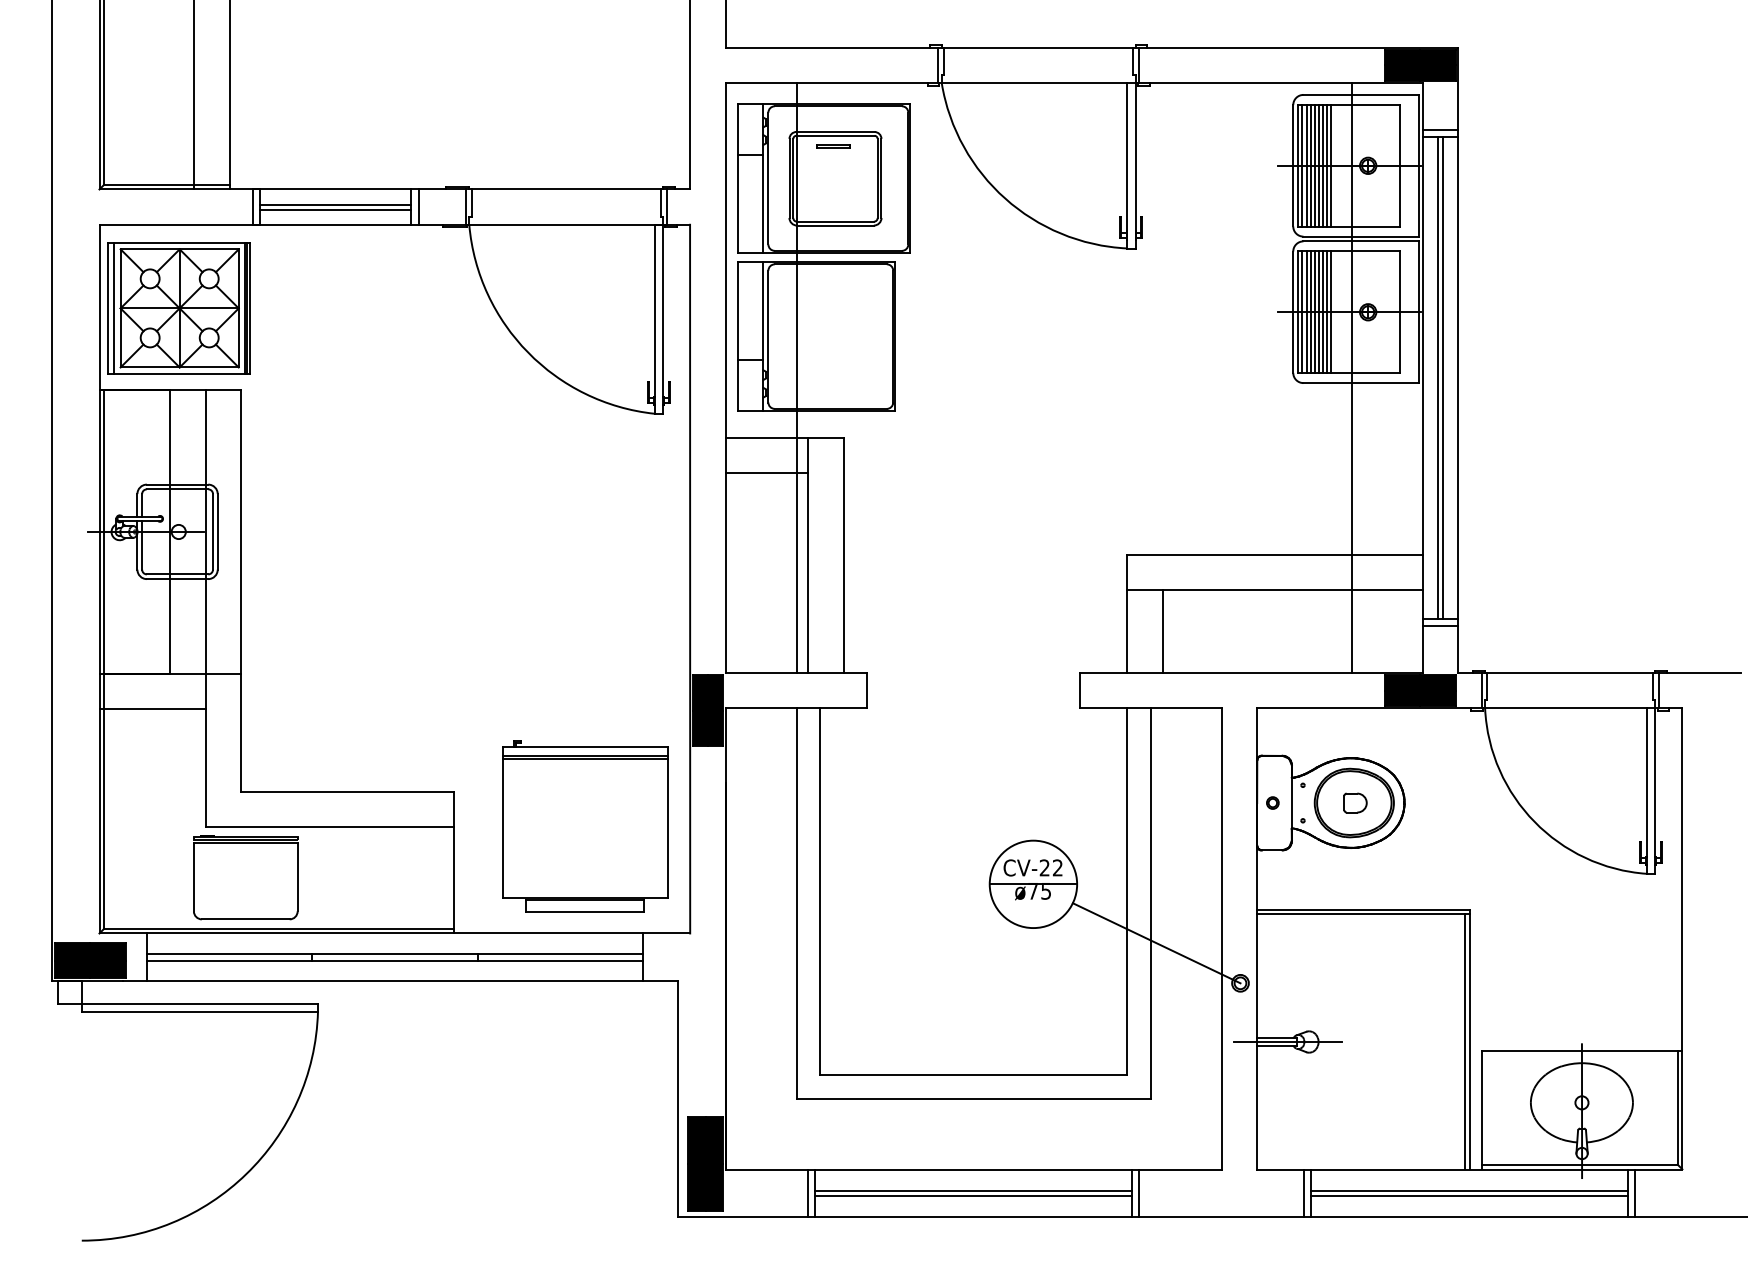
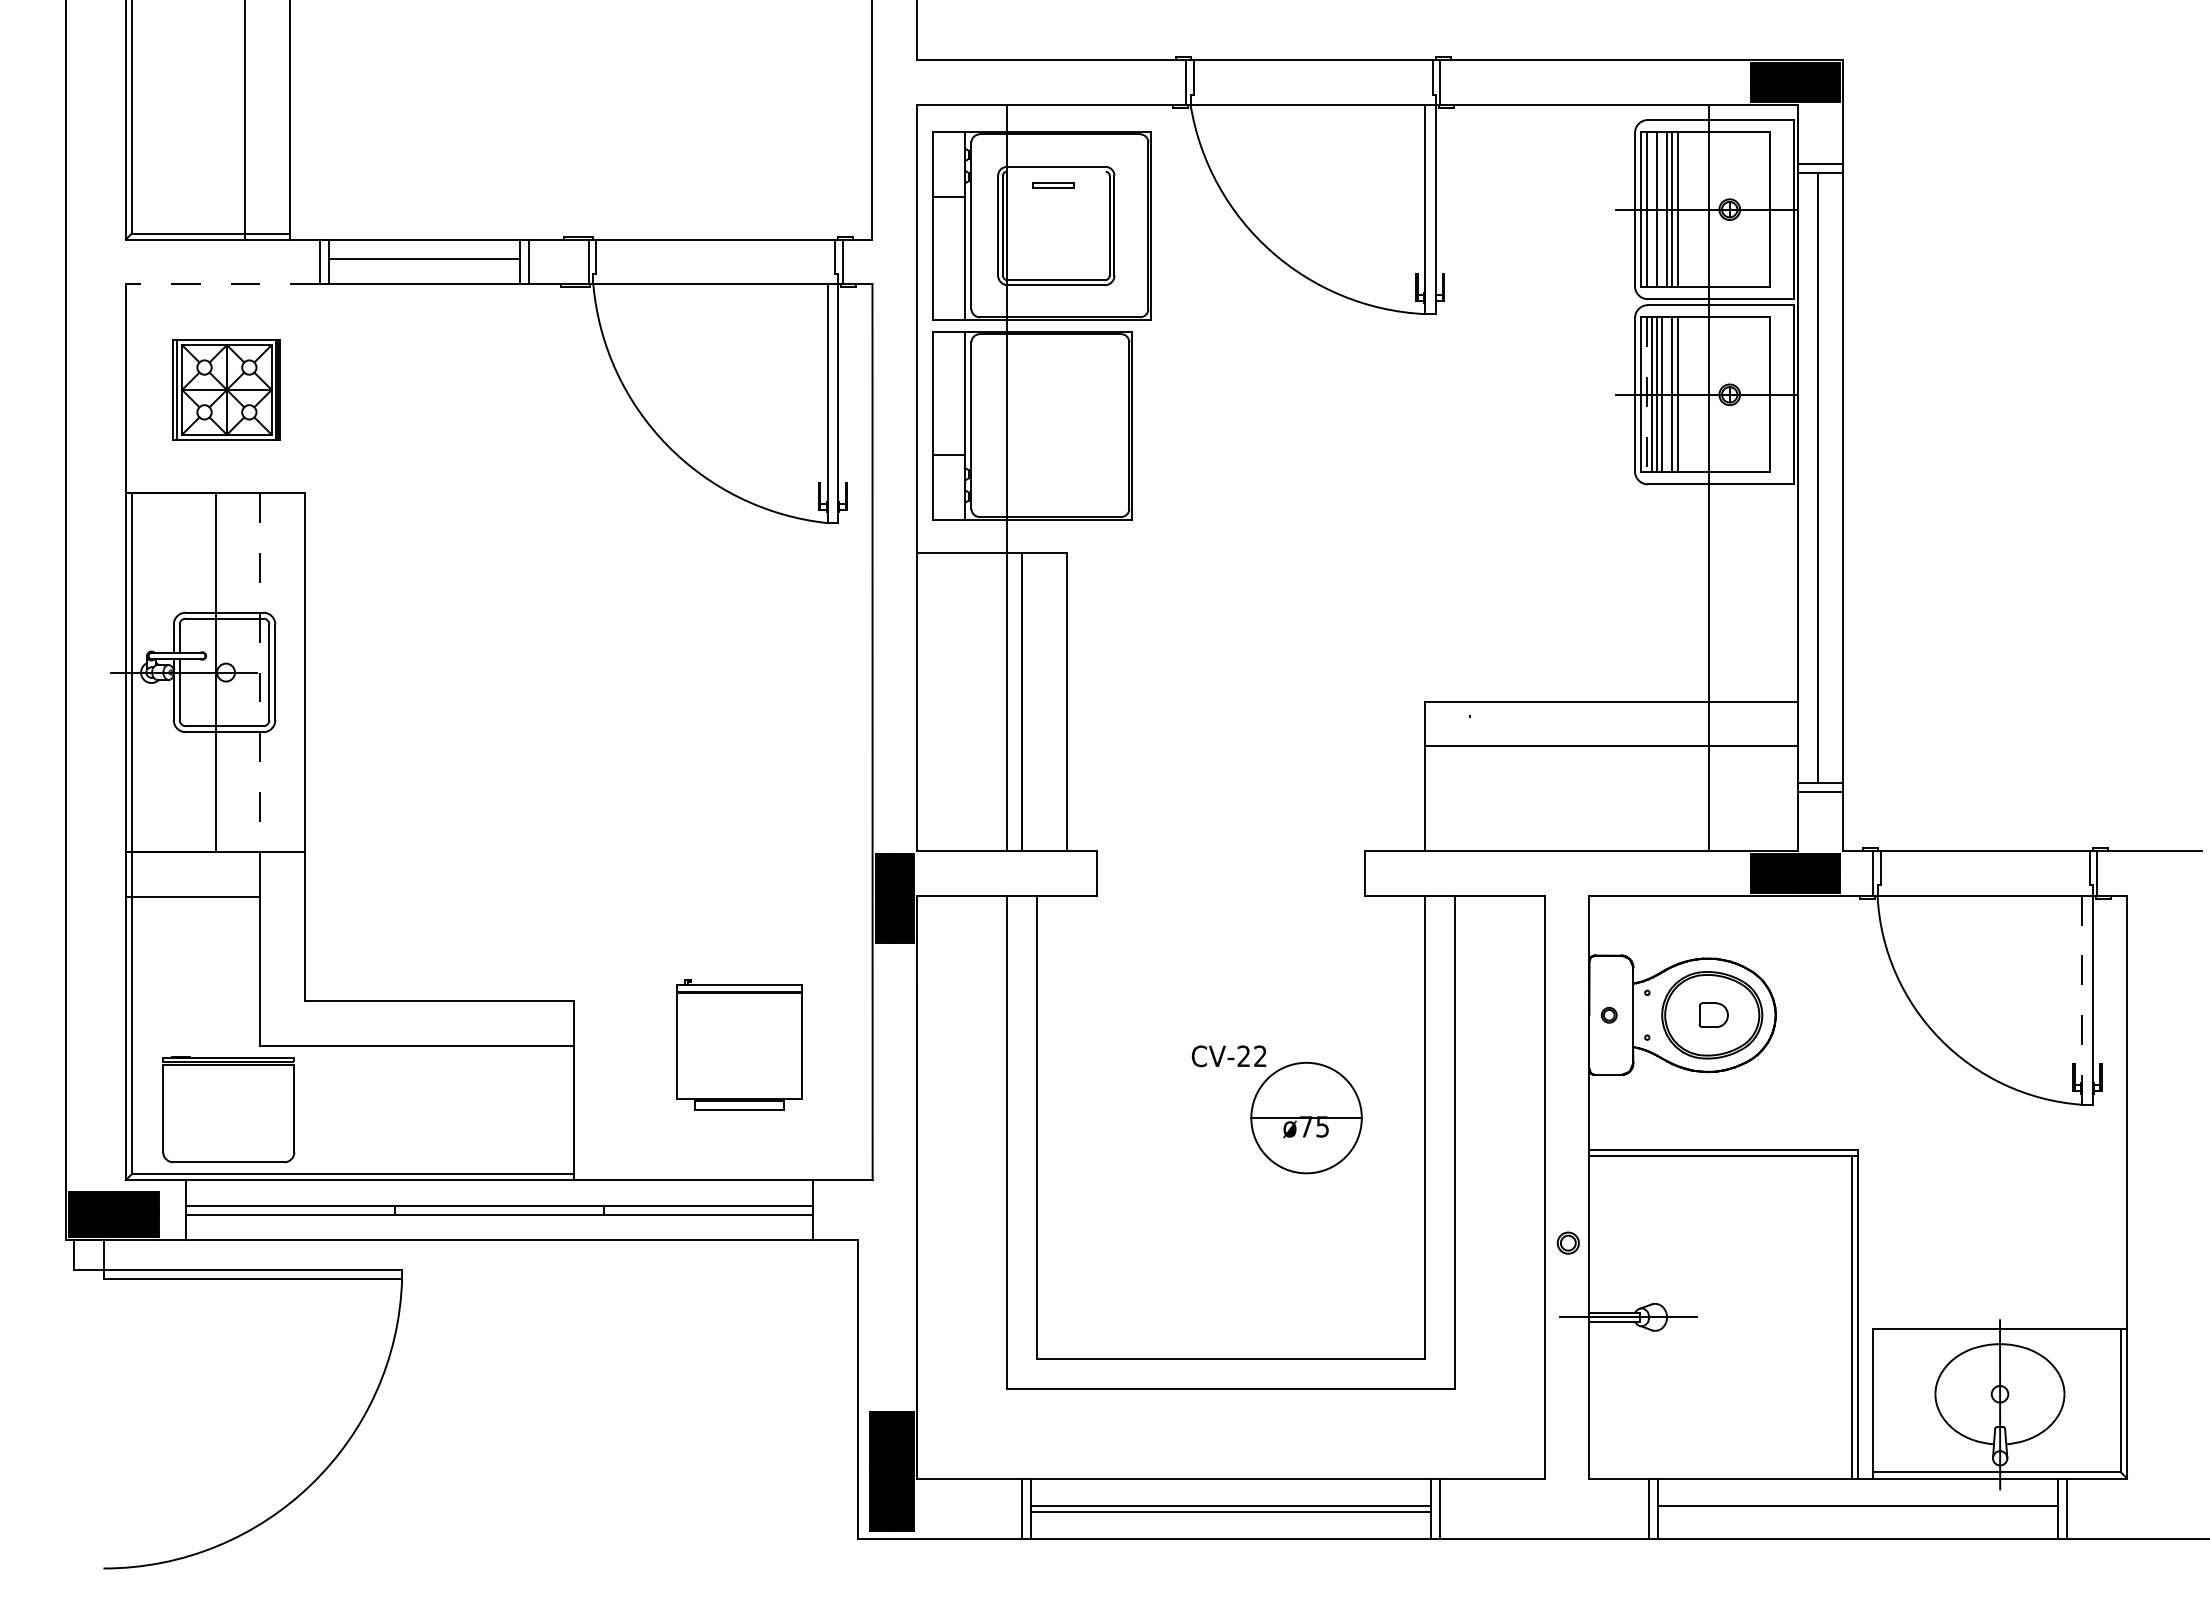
line: (834, 135) -> (1055, 171), removed
line: (1306, 165) -> (1651, 209), removed
line: (1314, 165) -> (1662, 209), removed
line: (1330, 165) -> (1682, 209), removed
line: (335, 209) -> (424, 264), removed
line: (175, 225) -> (222, 284), solid -> dashed
part: (179, 308) -> (226, 389), size x0.6
line: (1302, 312) -> (1646, 395), solid -> dashed
line: (1318, 312) -> (1667, 394), removed
line: (1330, 312) -> (1682, 394), removed
line: (1442, 377) -> (1823, 477), removed
line: (766, 472) -> (969, 597), removed
line: (206, 532) -> (260, 673), solid -> dashed
line: (1162, 631) -> (1469, 798), removed
line: (1647, 791) -> (2082, 1000), solid -> dashed
part: (584, 826) -> (739, 1044), size x0.6
text: (1032, 868) -> (1228, 1056), moved
part: (245, 877) -> (228, 1109), moved
line: (1156, 943) -> (1462, 1192), removed
line: (1469, 1195) -> (1857, 1511), removed

